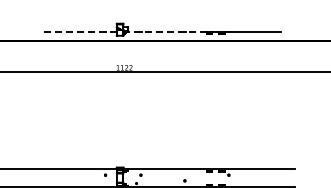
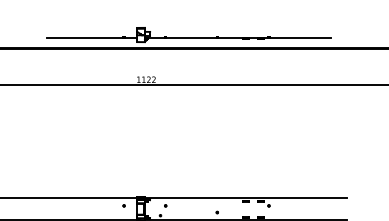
line: (77, 32) -> (91, 38), dashed -> solid
line: (166, 32) -> (195, 38), dashed -> solid

